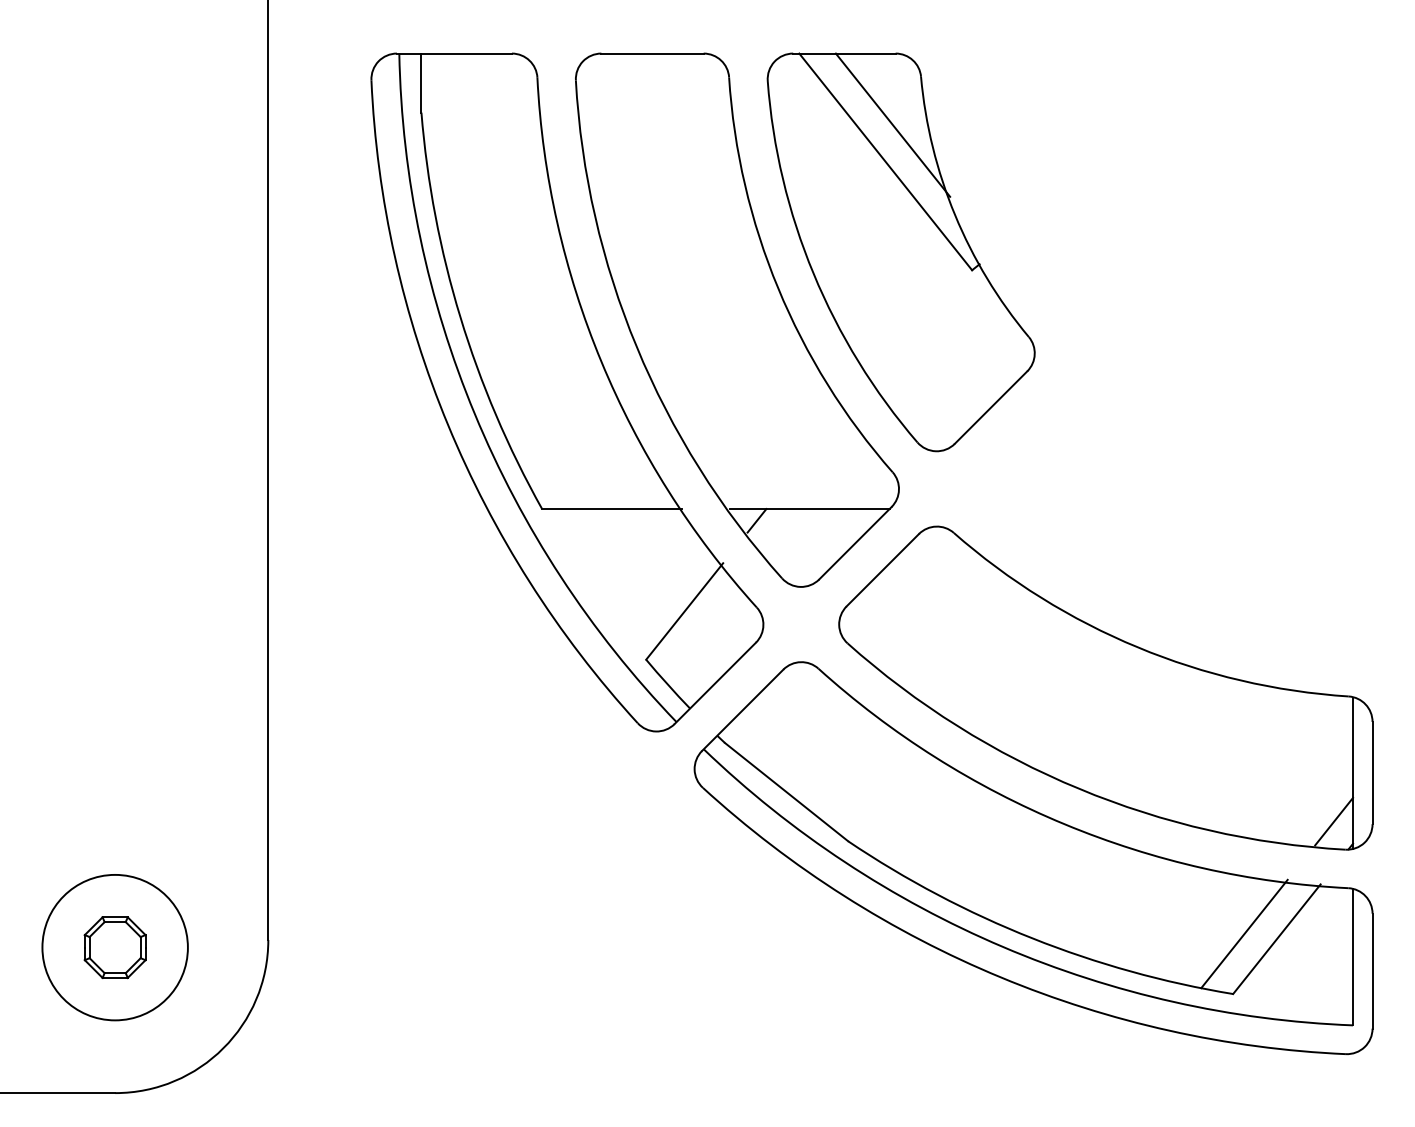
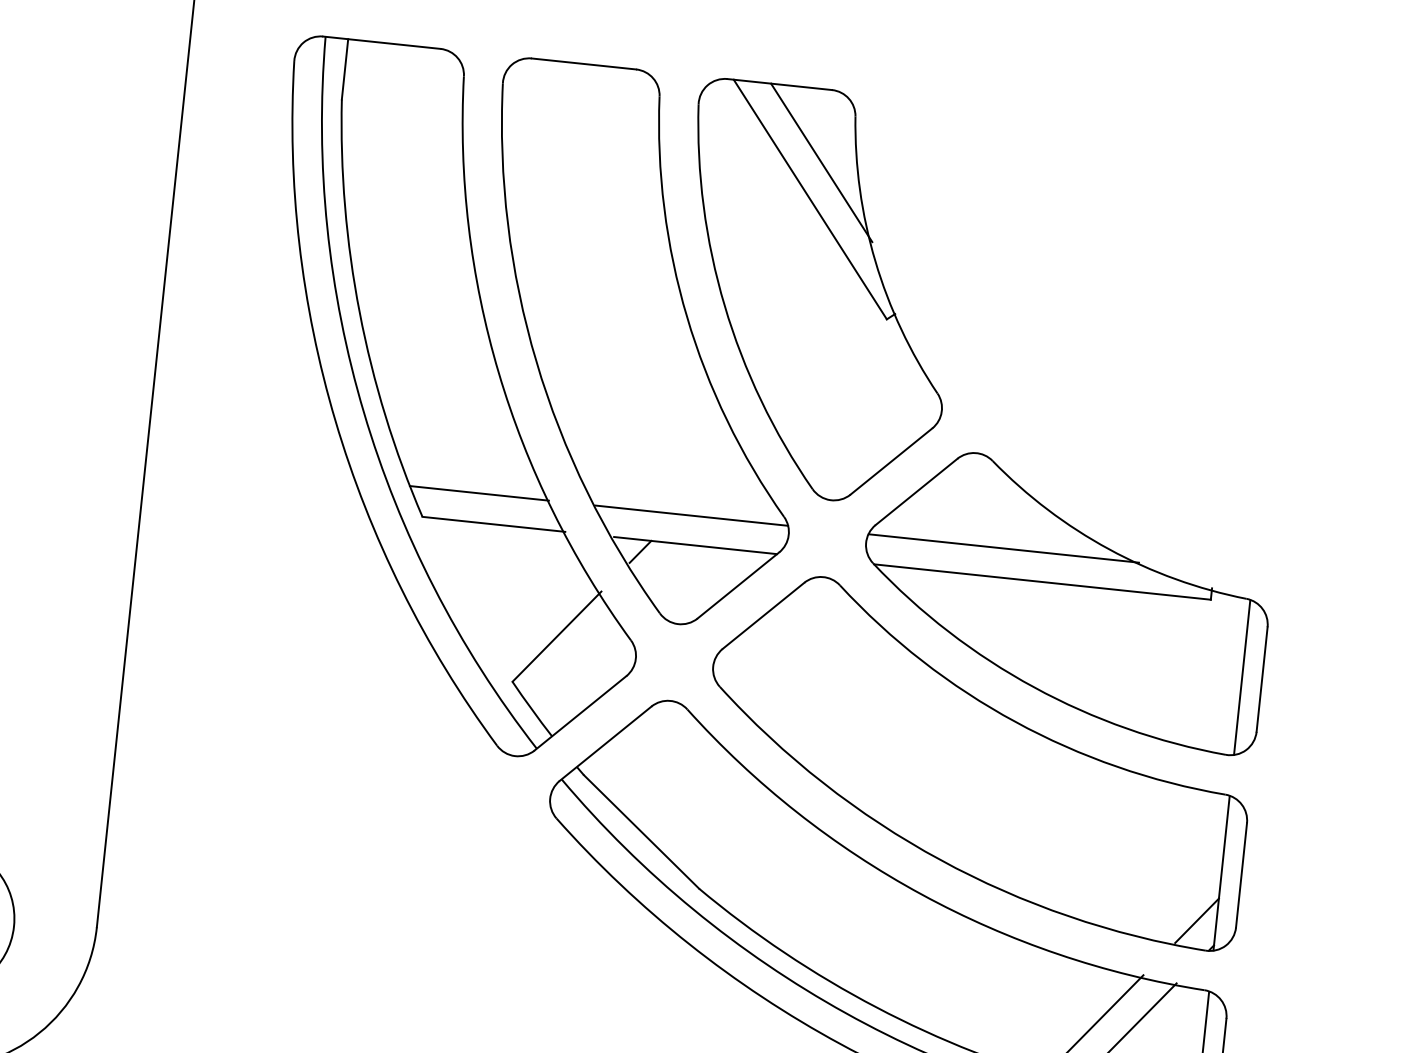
line: (594, 480) -> (478, 493), added
line: (802, 480) -> (691, 515), added
part: (1173, 524) -> (1065, 600), added

